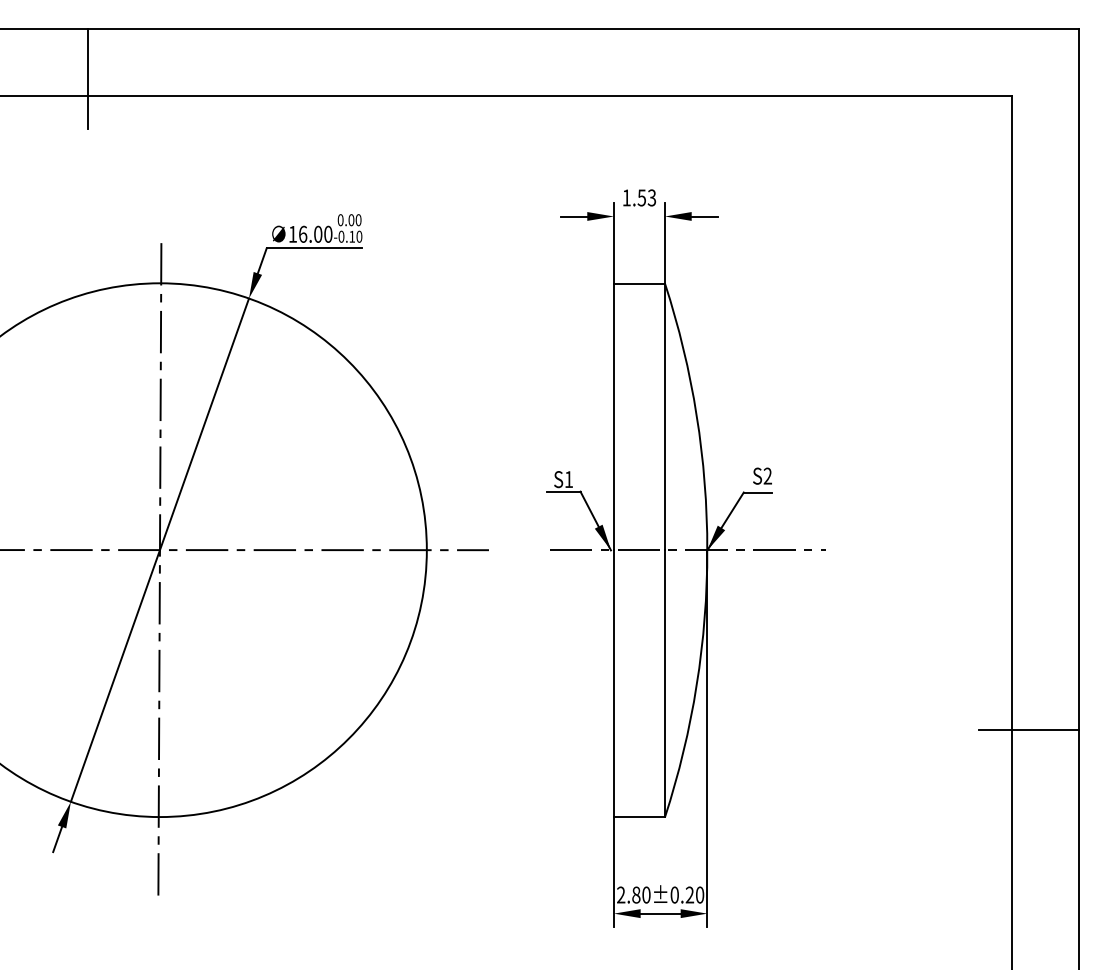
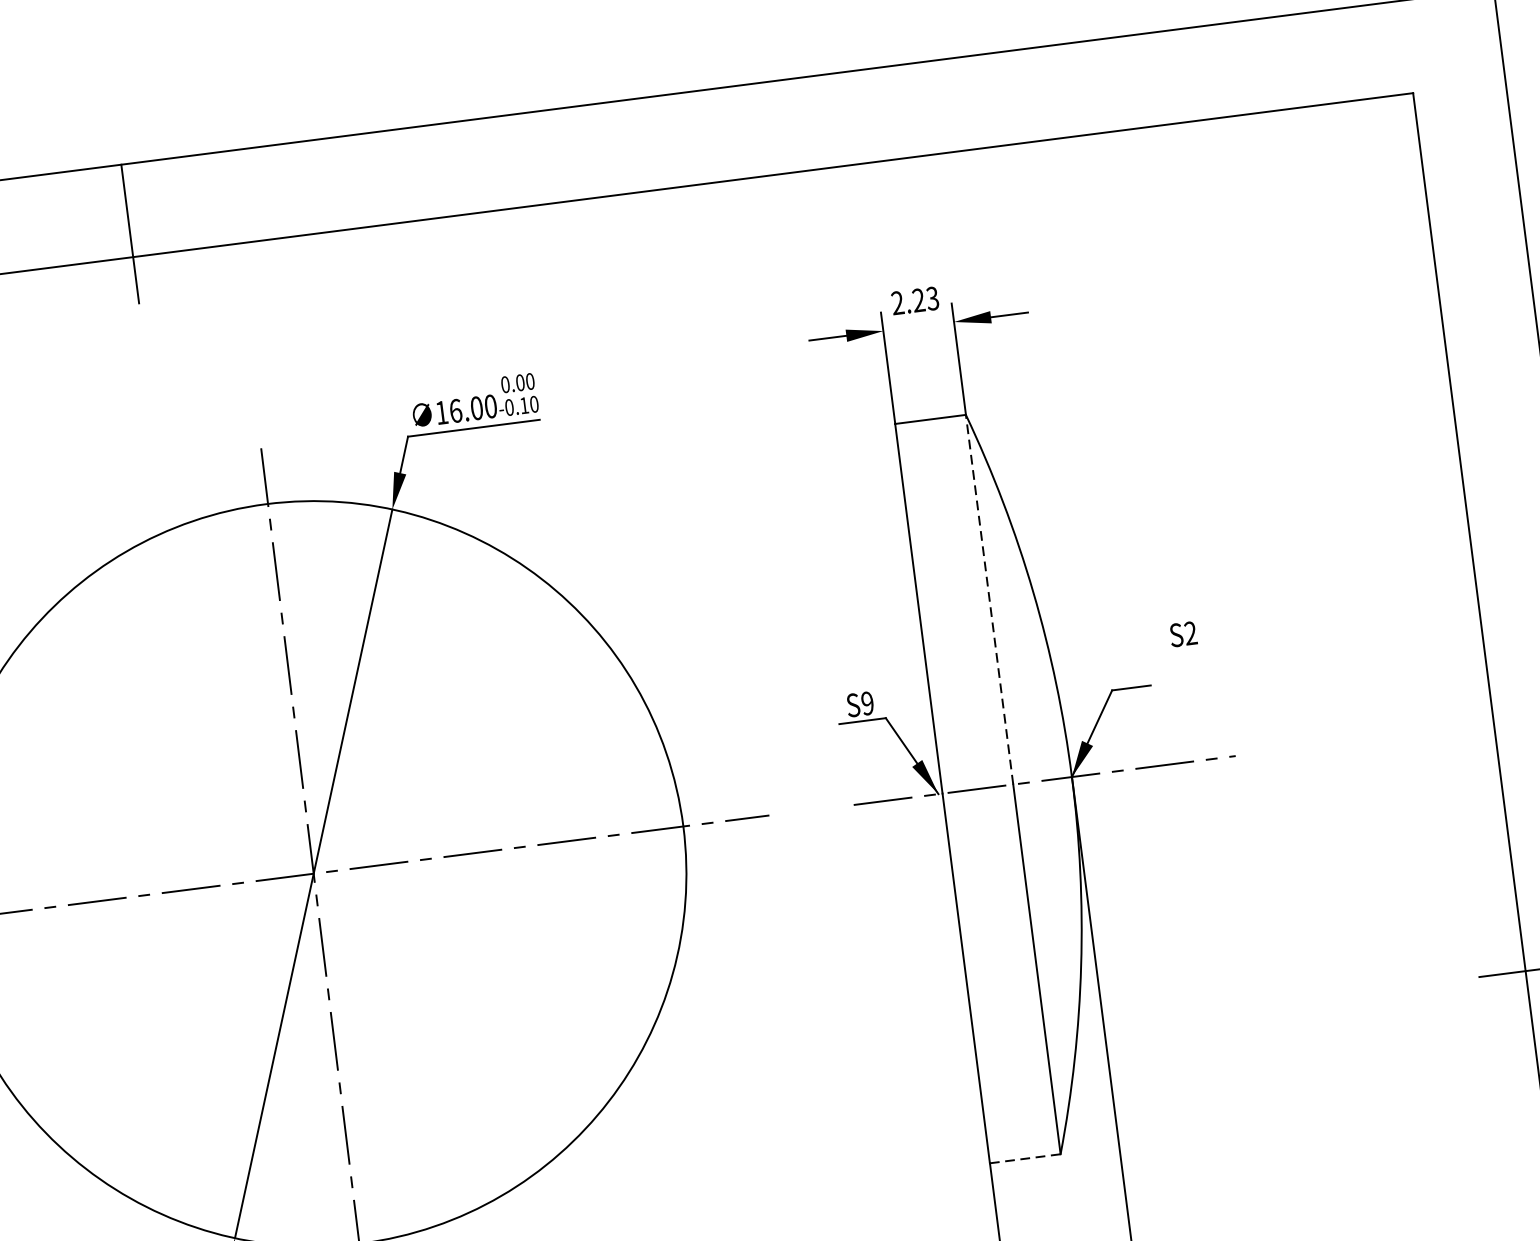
text: (634, 197) -> (908, 301), 1.53 -> 2.23
line: (664, 416) -> (988, 599), solid -> dashed
text: (762, 475) -> (1183, 633), moved
text: (568, 479) -> (867, 703), S1 -> S9
line: (639, 817) -> (1025, 1159), solid -> dashed

